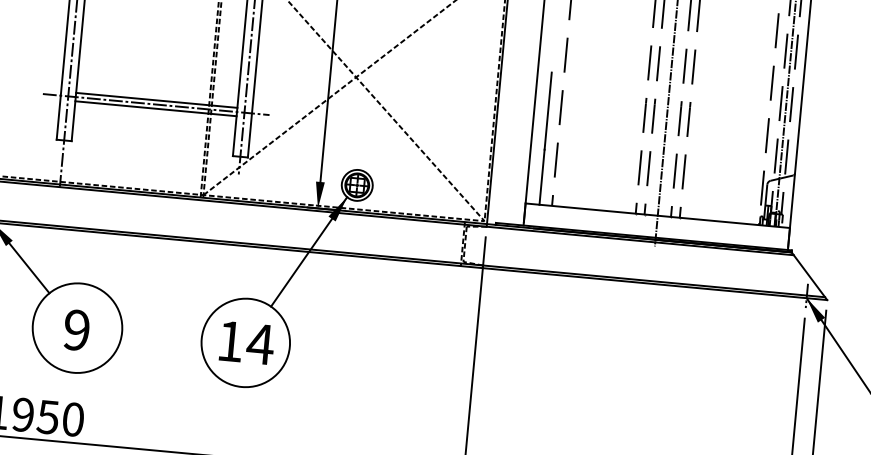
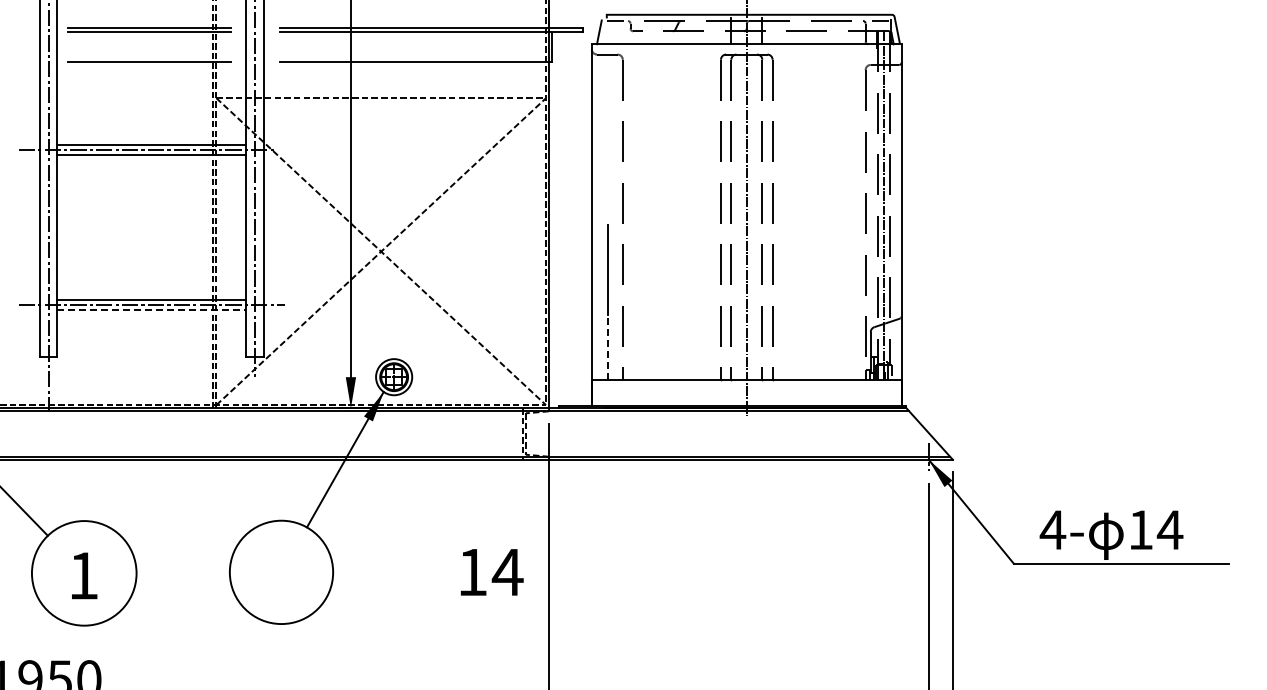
line: (155, 108) -> (151, 309), solid -> dashed
line: (542, 177) -> (608, 347), solid -> dashed
text: (76, 329) -> (83, 575), 9 -> 1
text: (247, 343) -> (492, 572), moved

